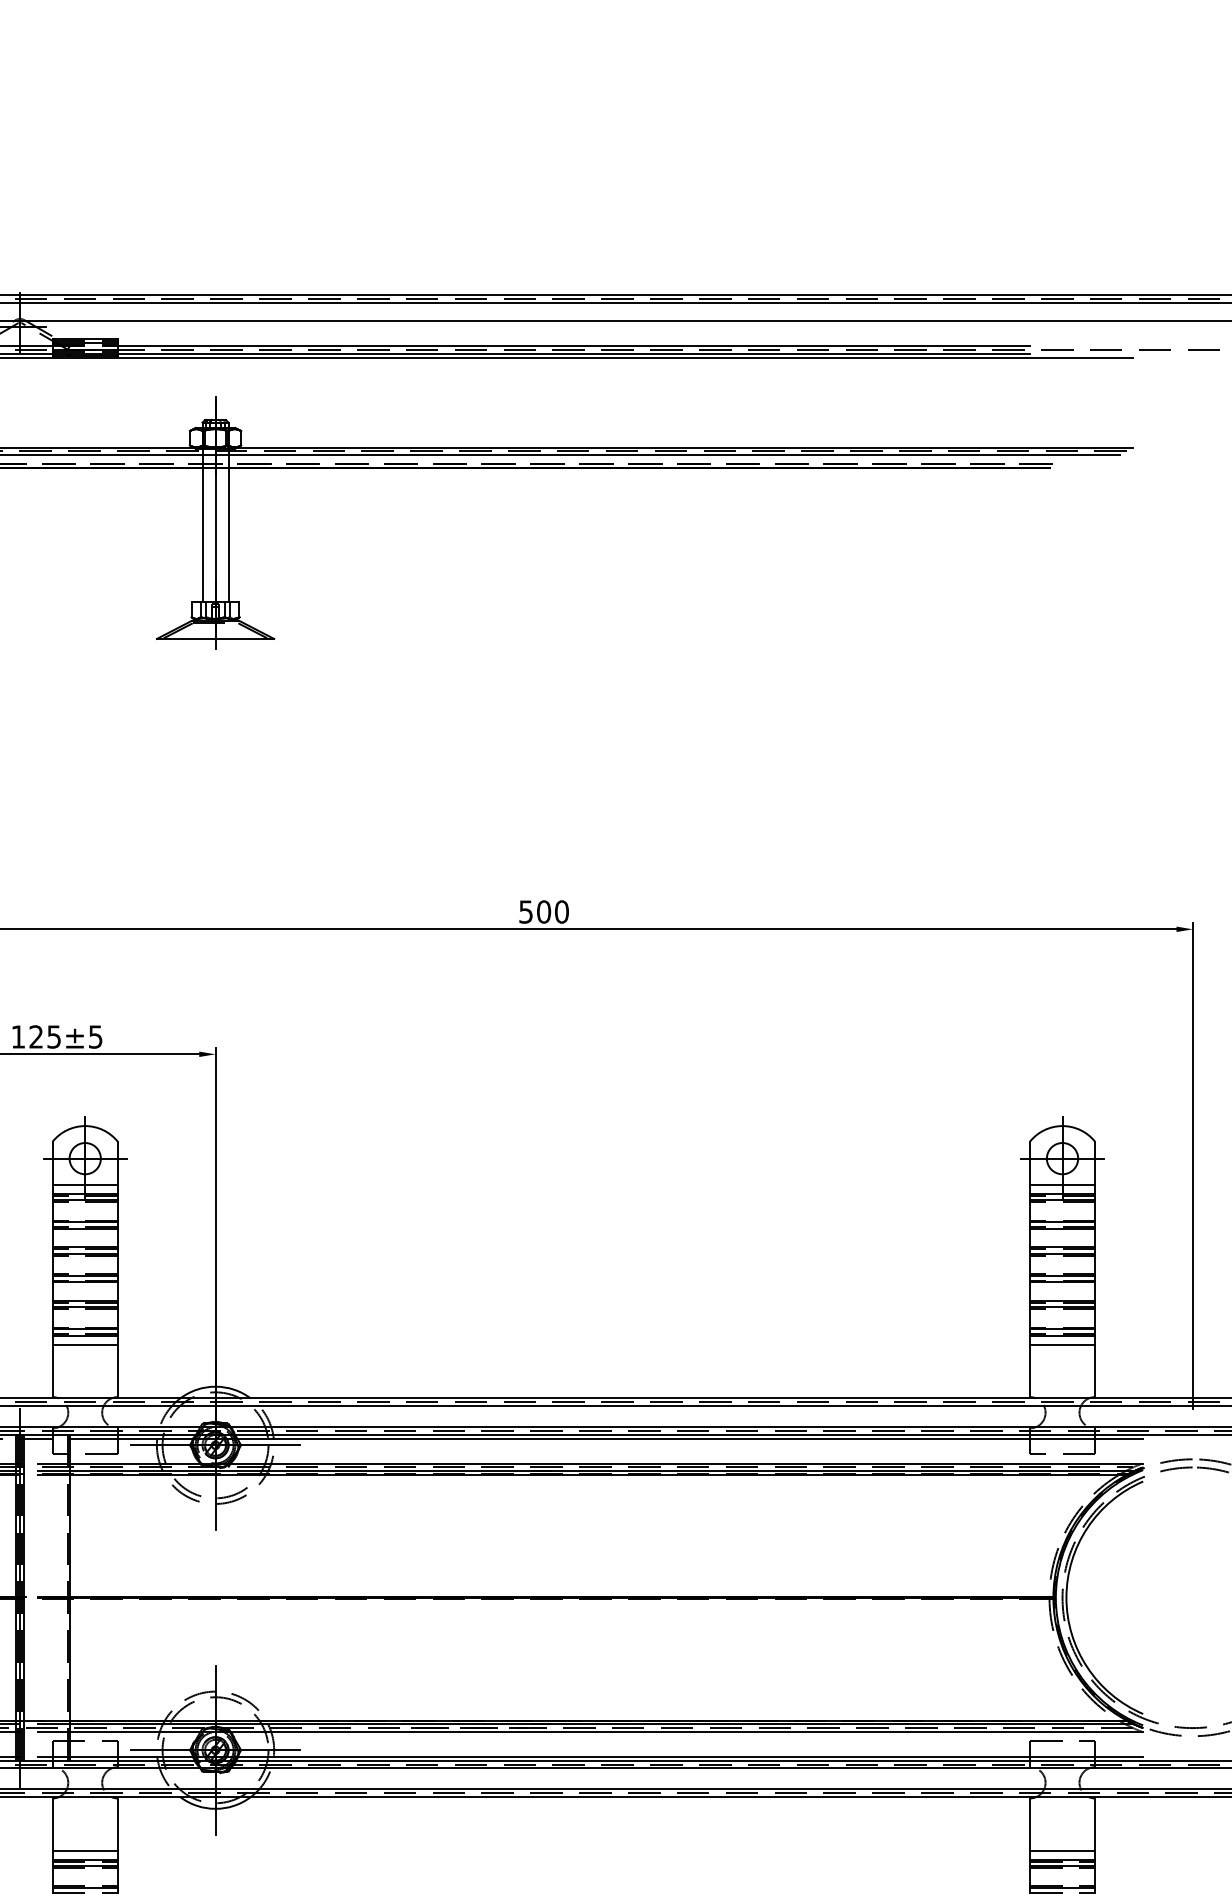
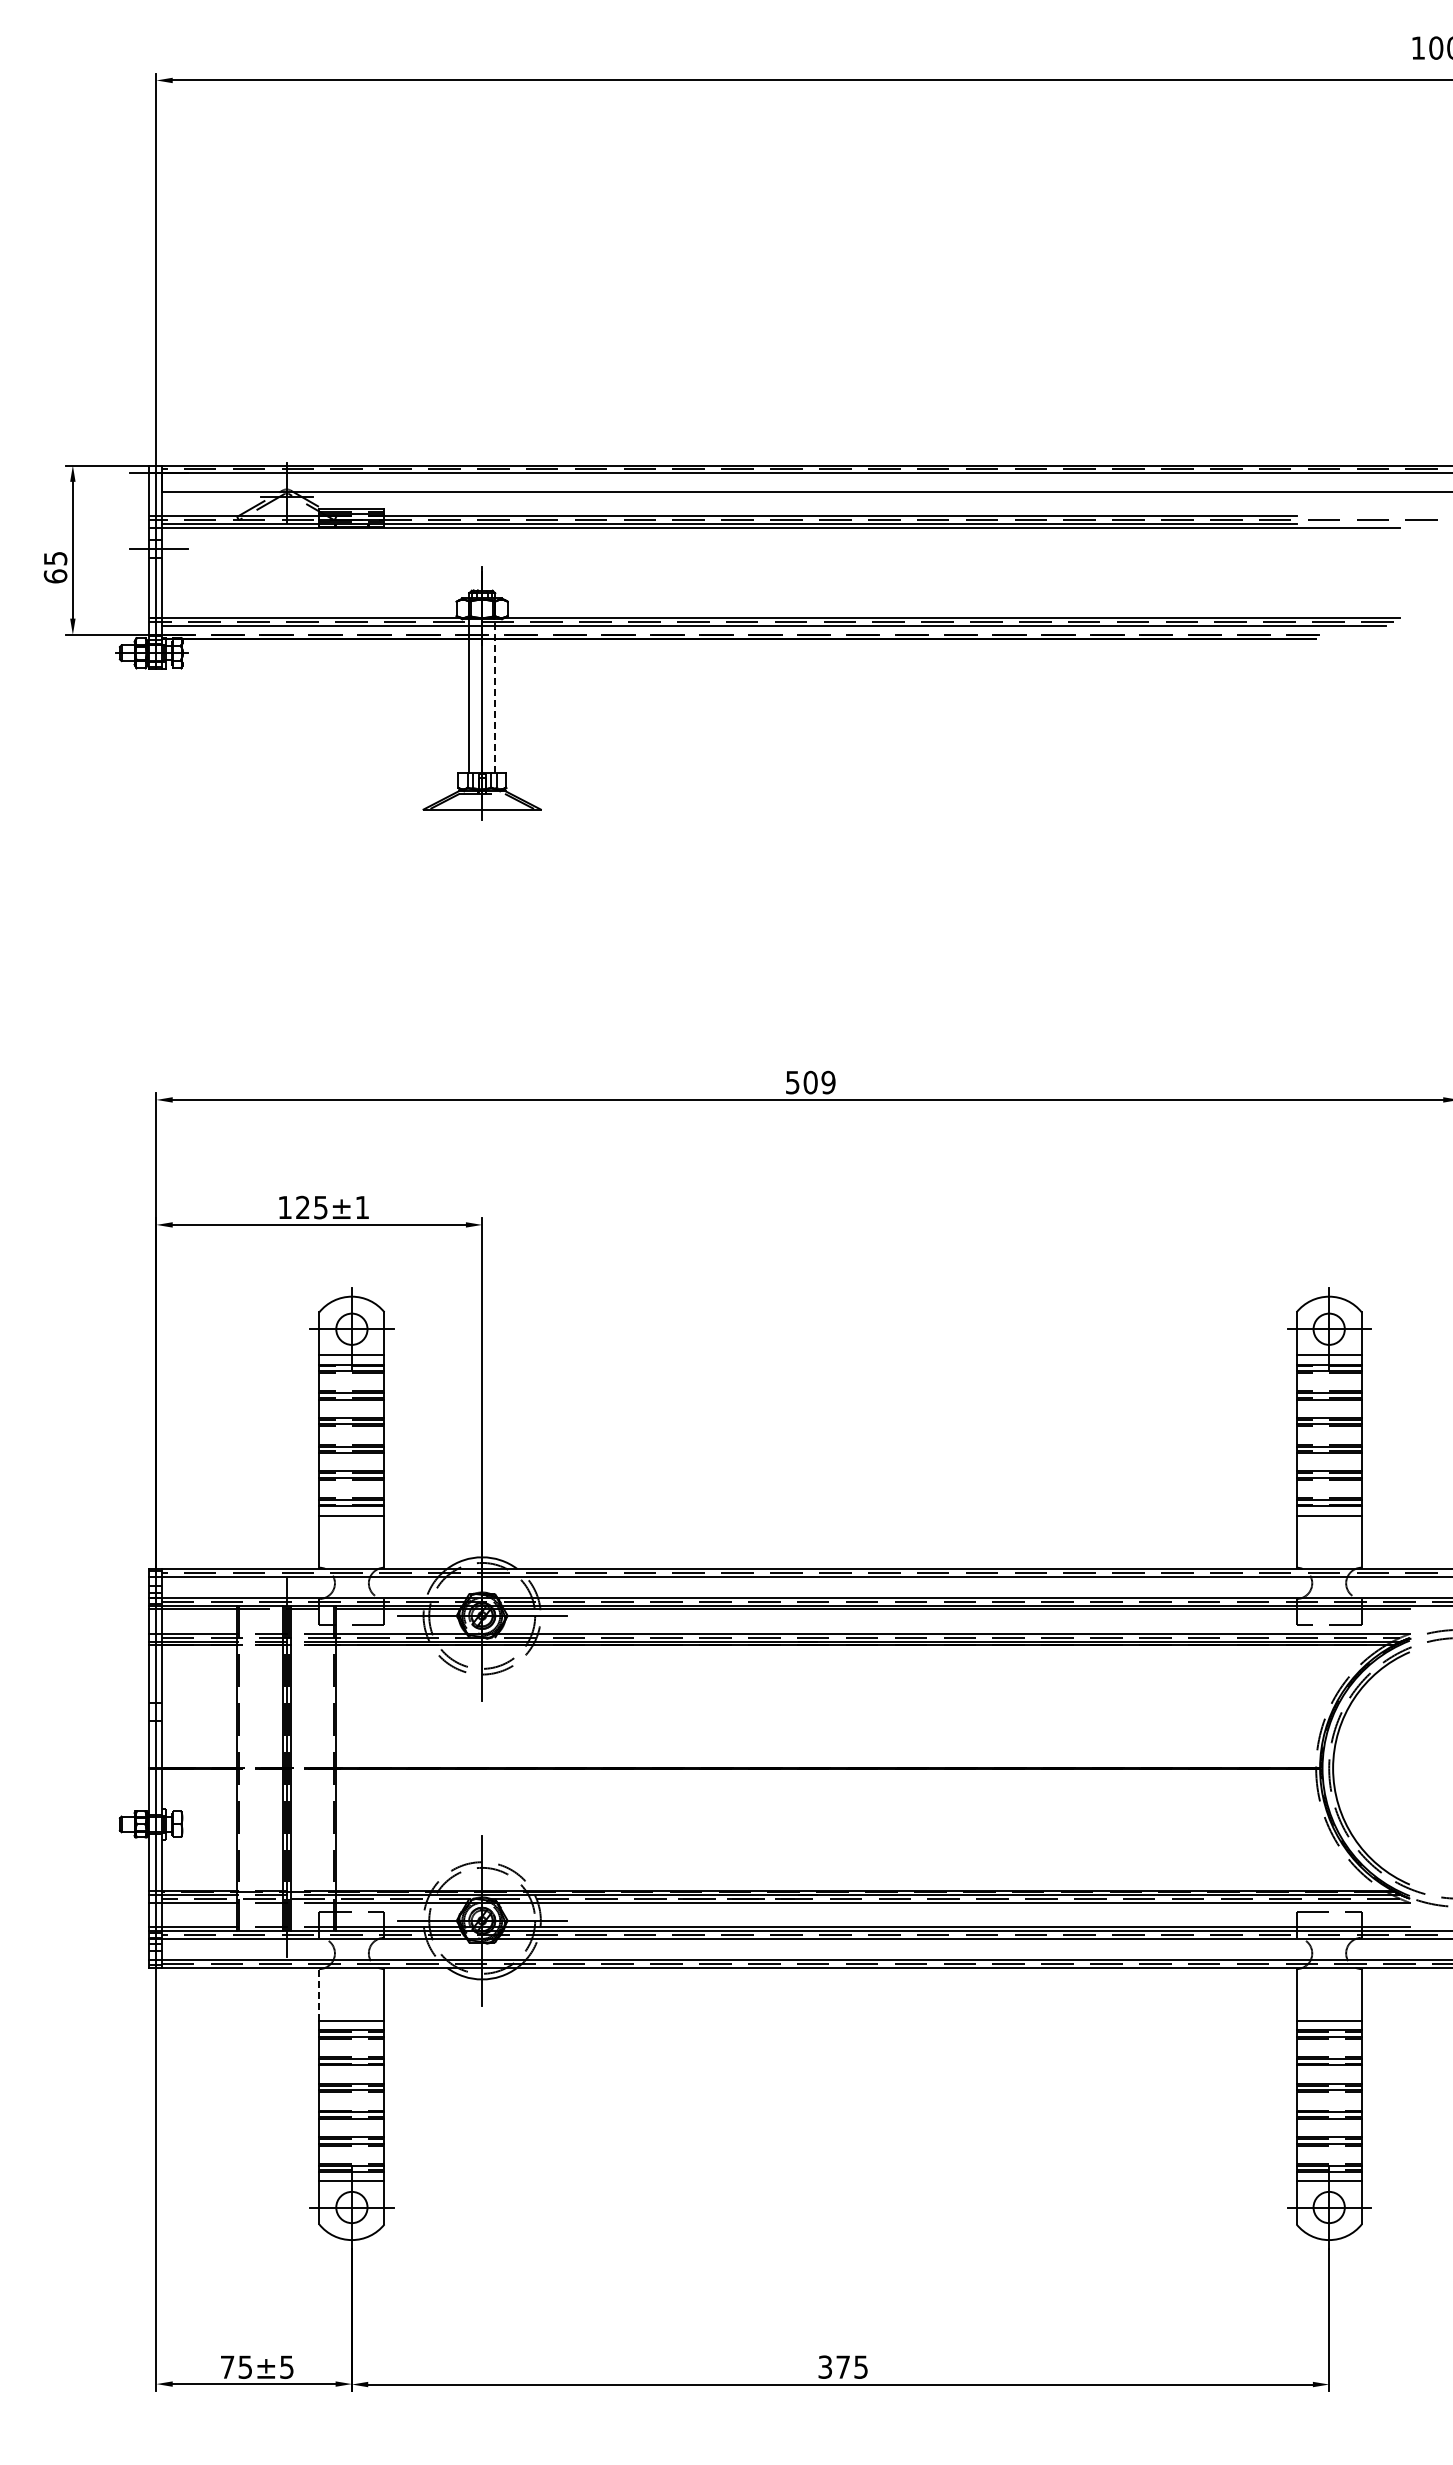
line: (228, 525) -> (495, 696), solid -> dashed
text: (561, 911) -> (828, 1082), 500 -> 509
text: (94, 1036) -> (361, 1207), ±5 -> ±1
line: (52, 1823) -> (319, 1994), solid -> dashed

